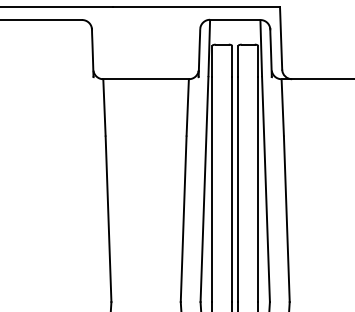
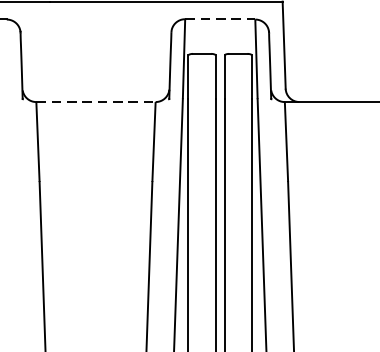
line: (235, 19) -> (220, 18), solid -> dashed
line: (146, 79) -> (96, 102), solid -> dashed

